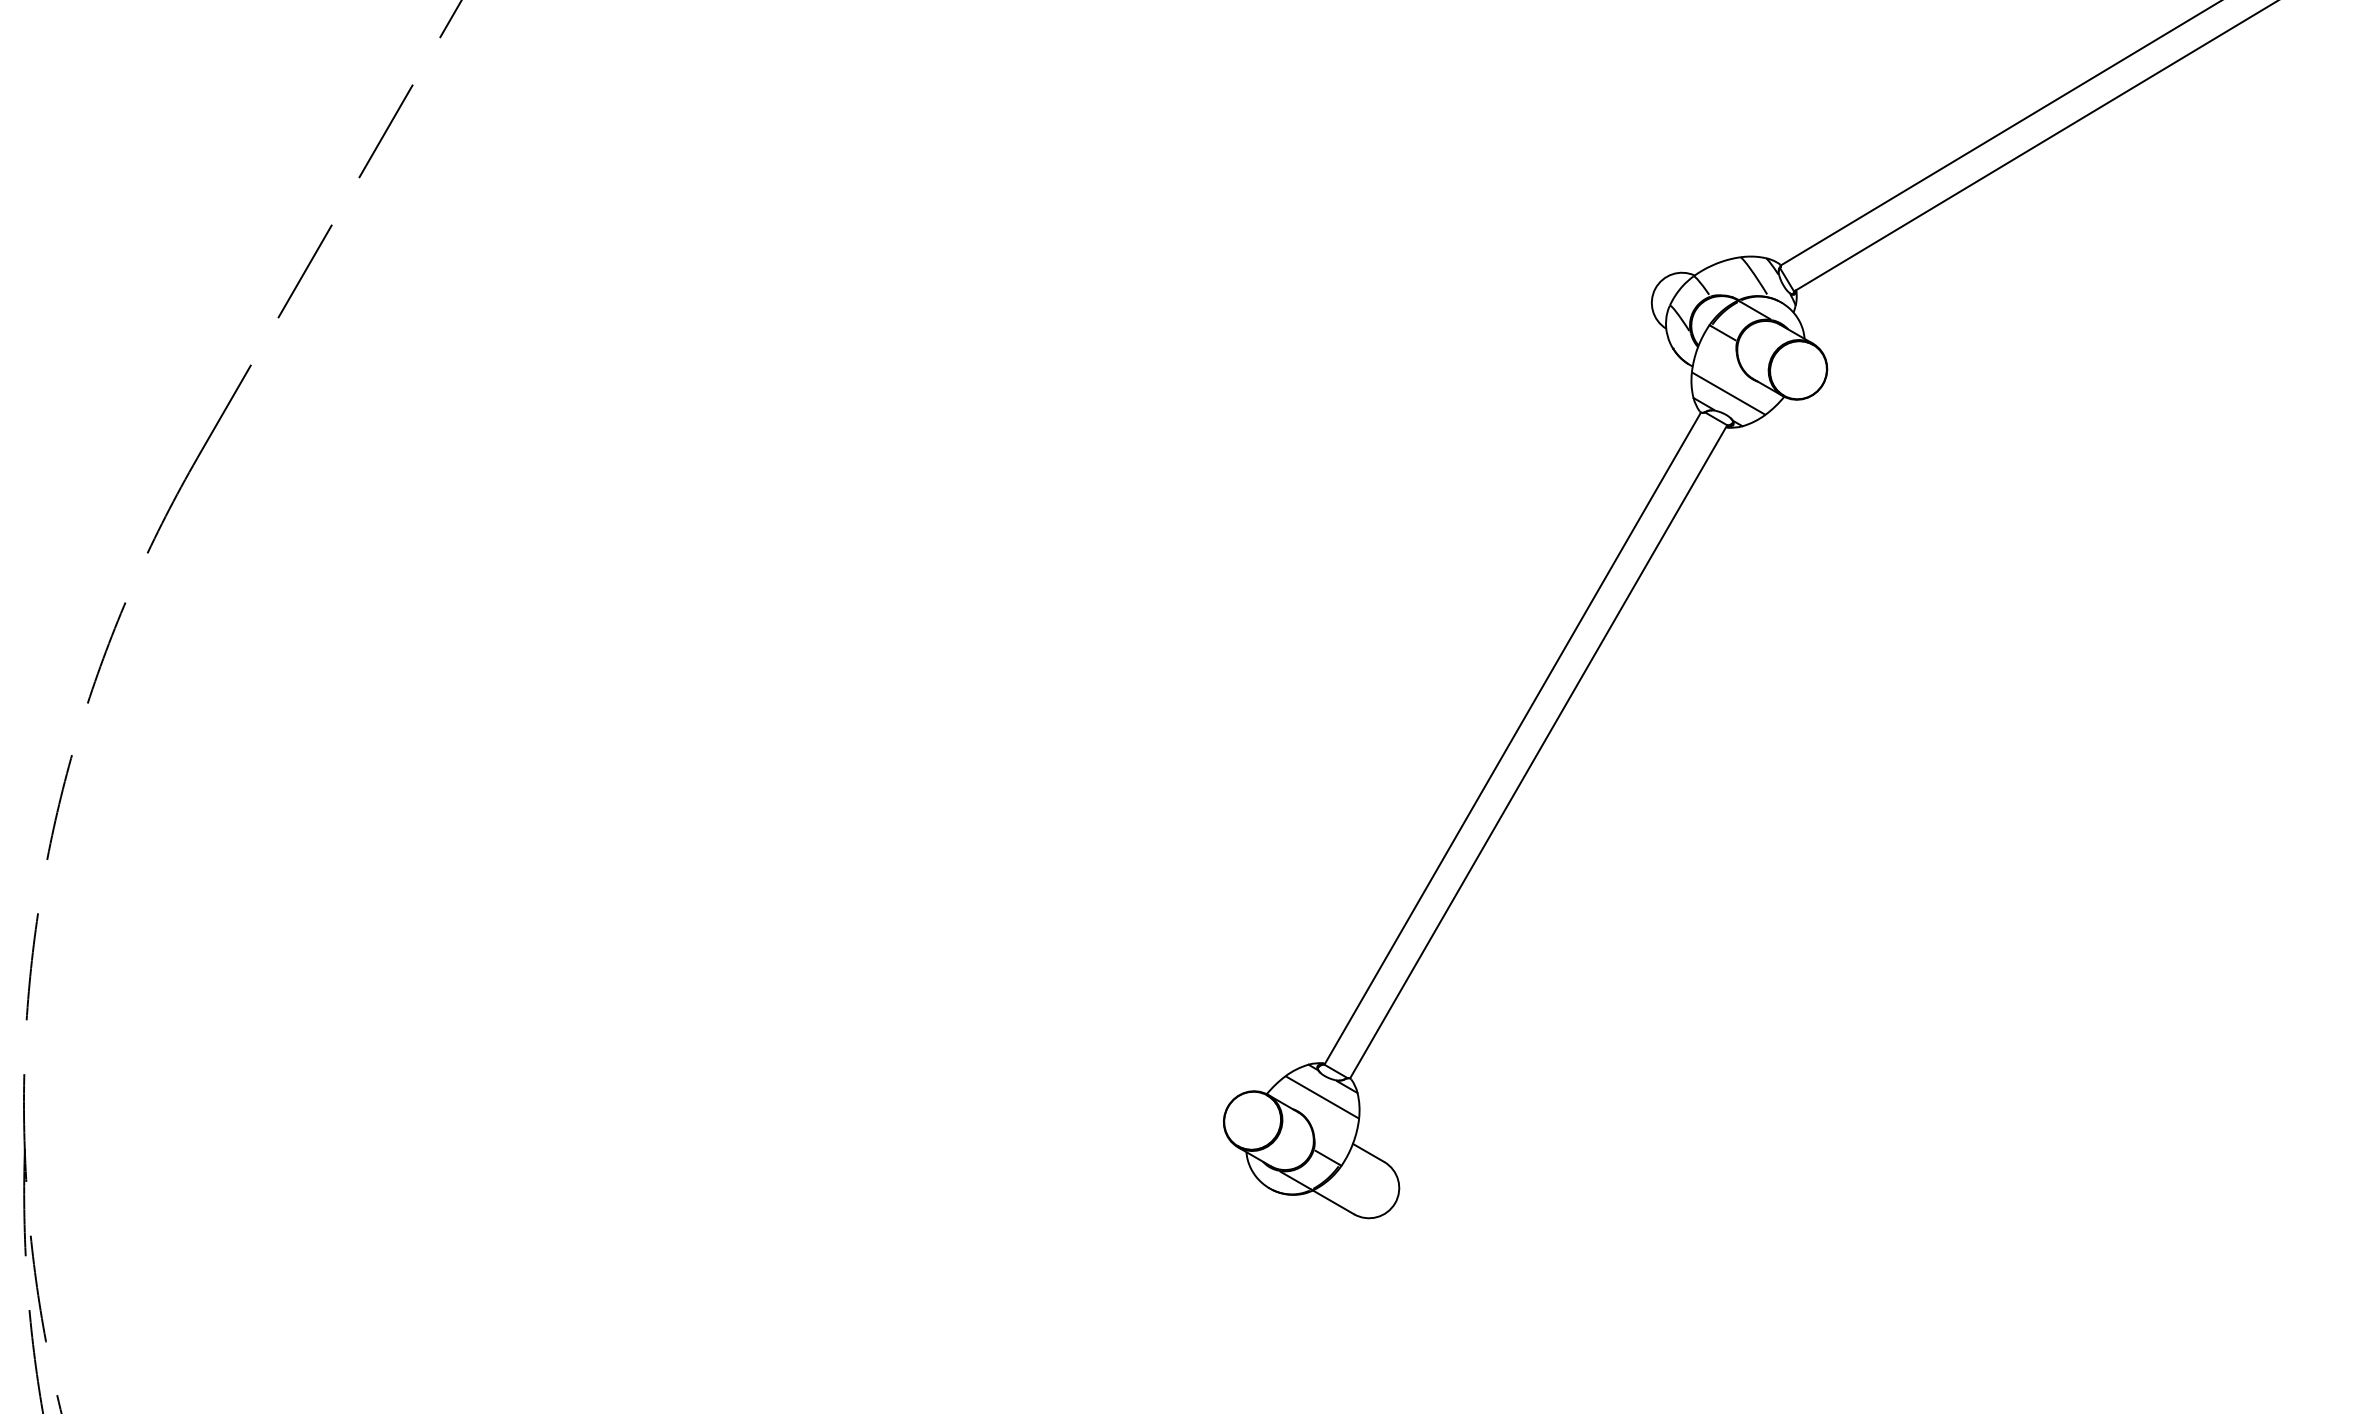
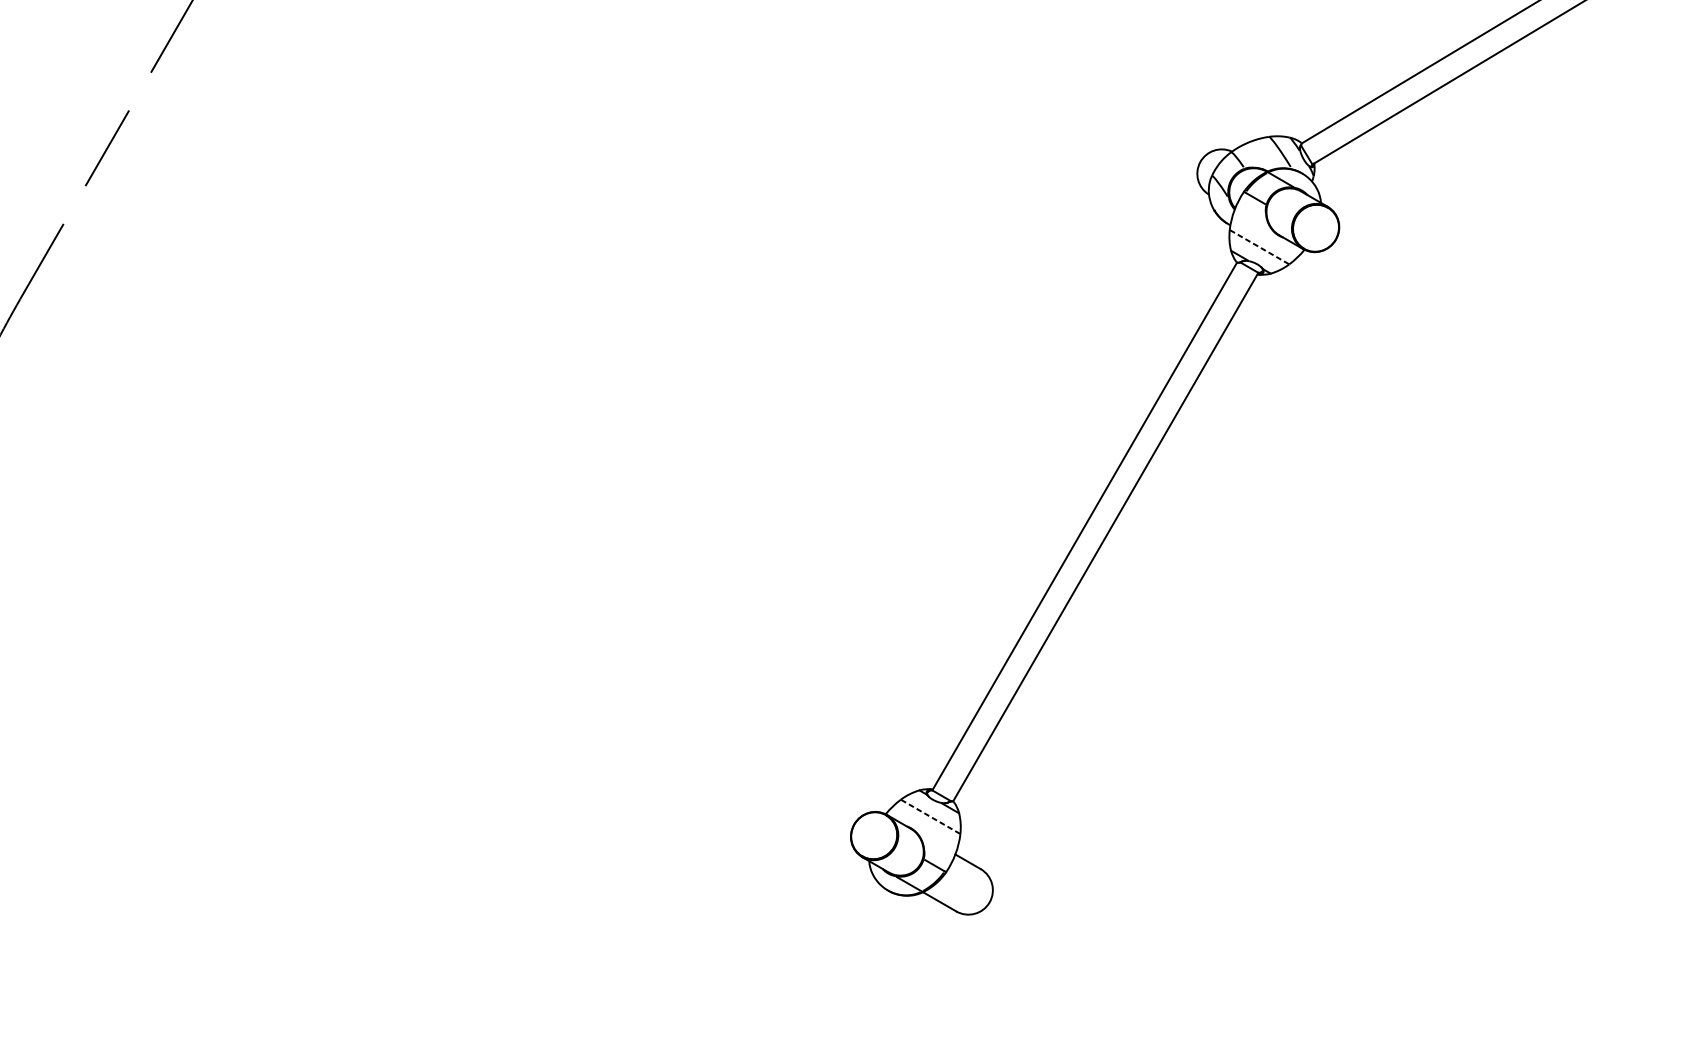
line: (1728, 393) -> (1259, 247), solid -> dashed
line: (1322, 1097) -> (930, 816), solid -> dashed

